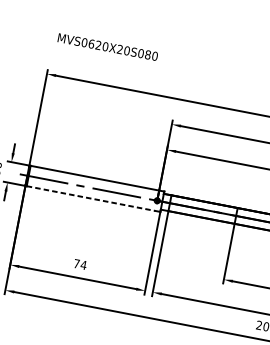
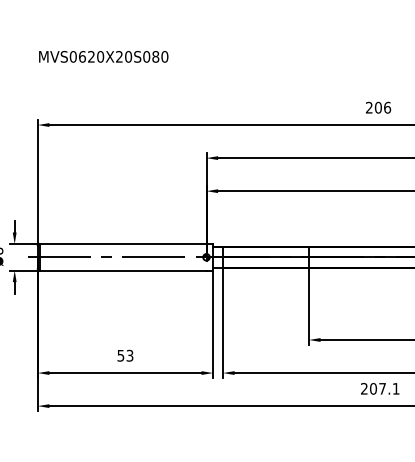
text: (107, 46) -> (103, 56), moved
line: (91, 198) -> (123, 270), dashed -> solid
text: (80, 264) -> (125, 355), 74 -> 53

